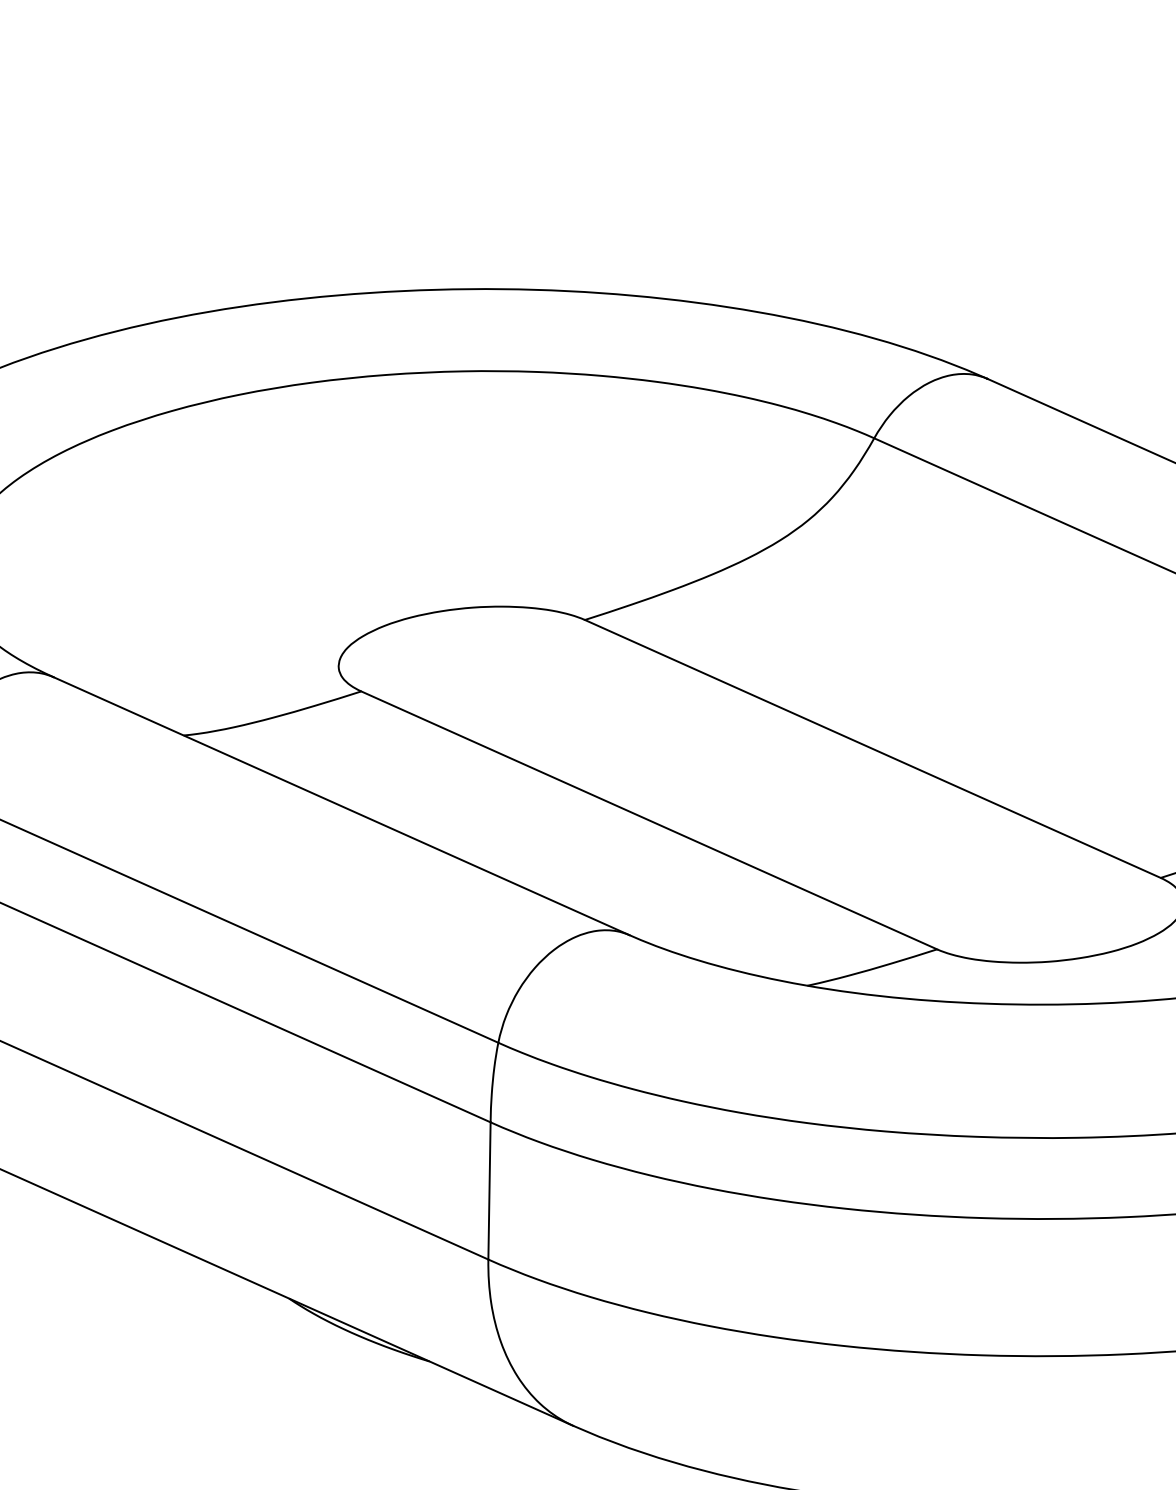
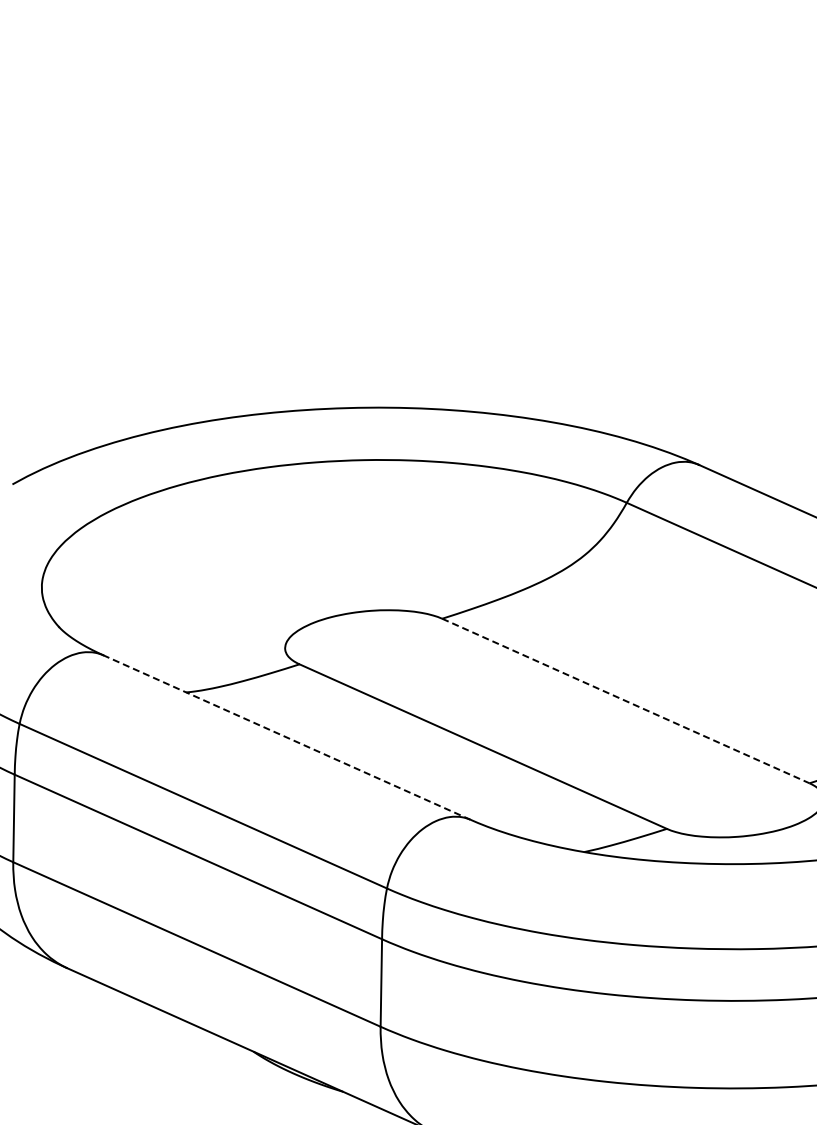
line: (873, 749) -> (626, 701), solid -> dashed
line: (340, 806) -> (286, 737), solid -> dashed

